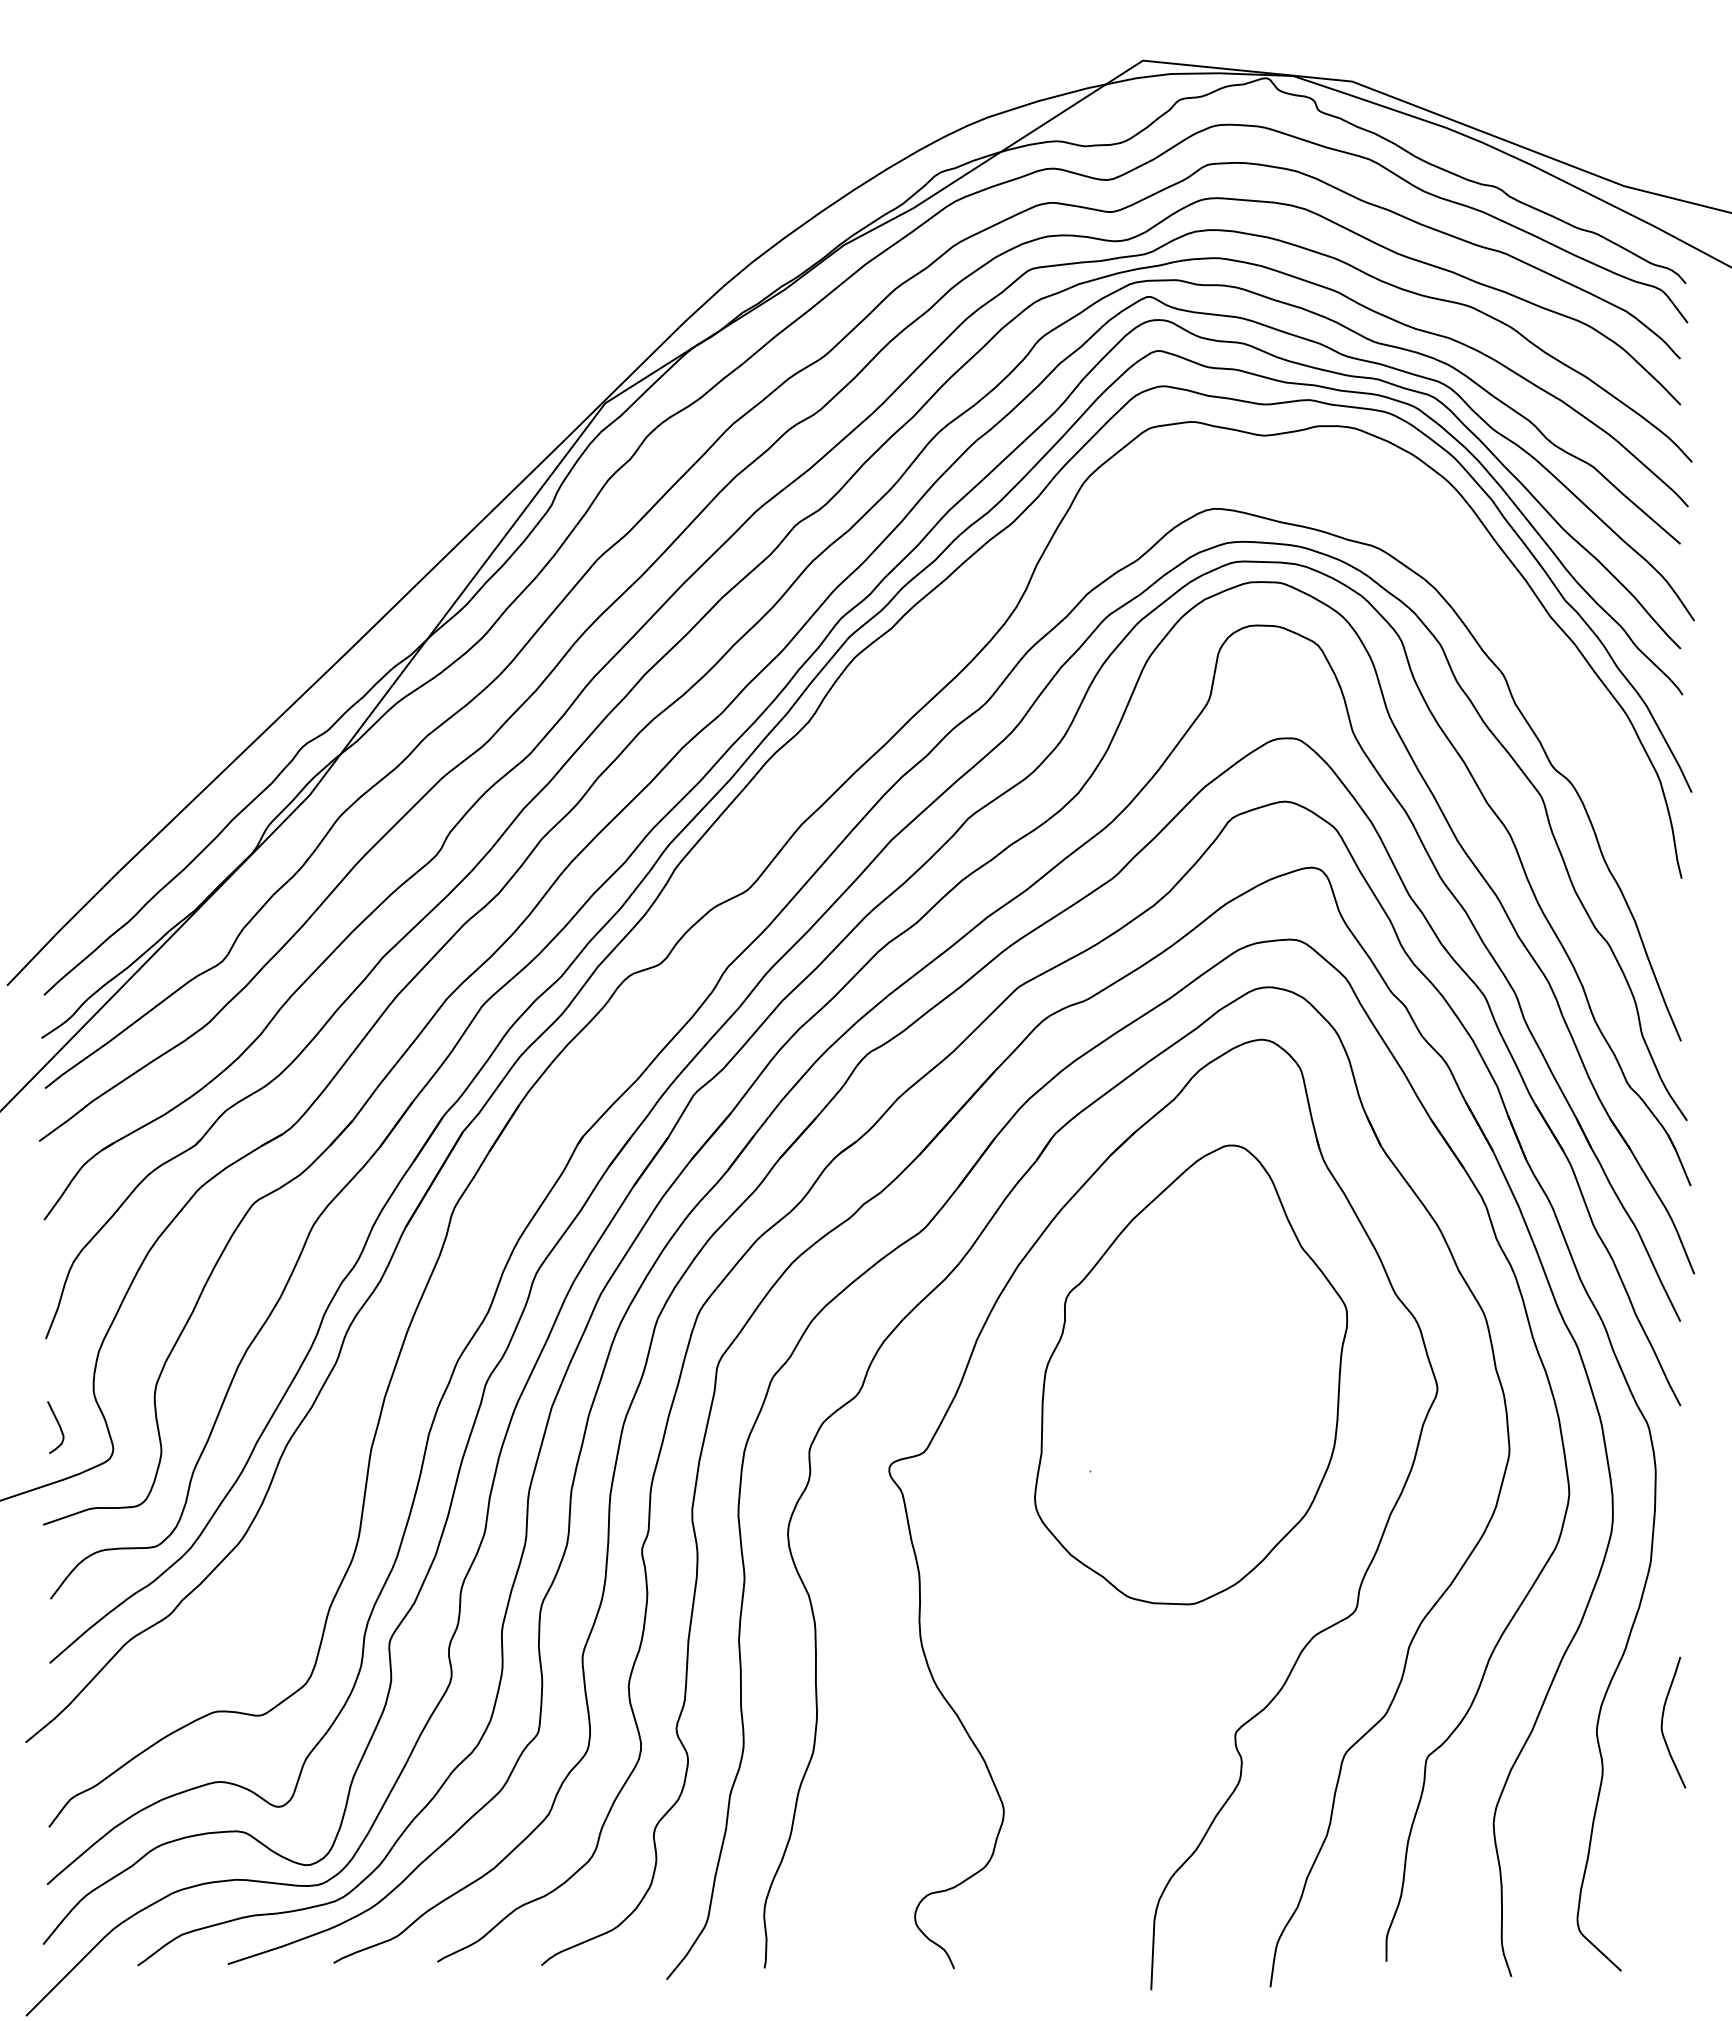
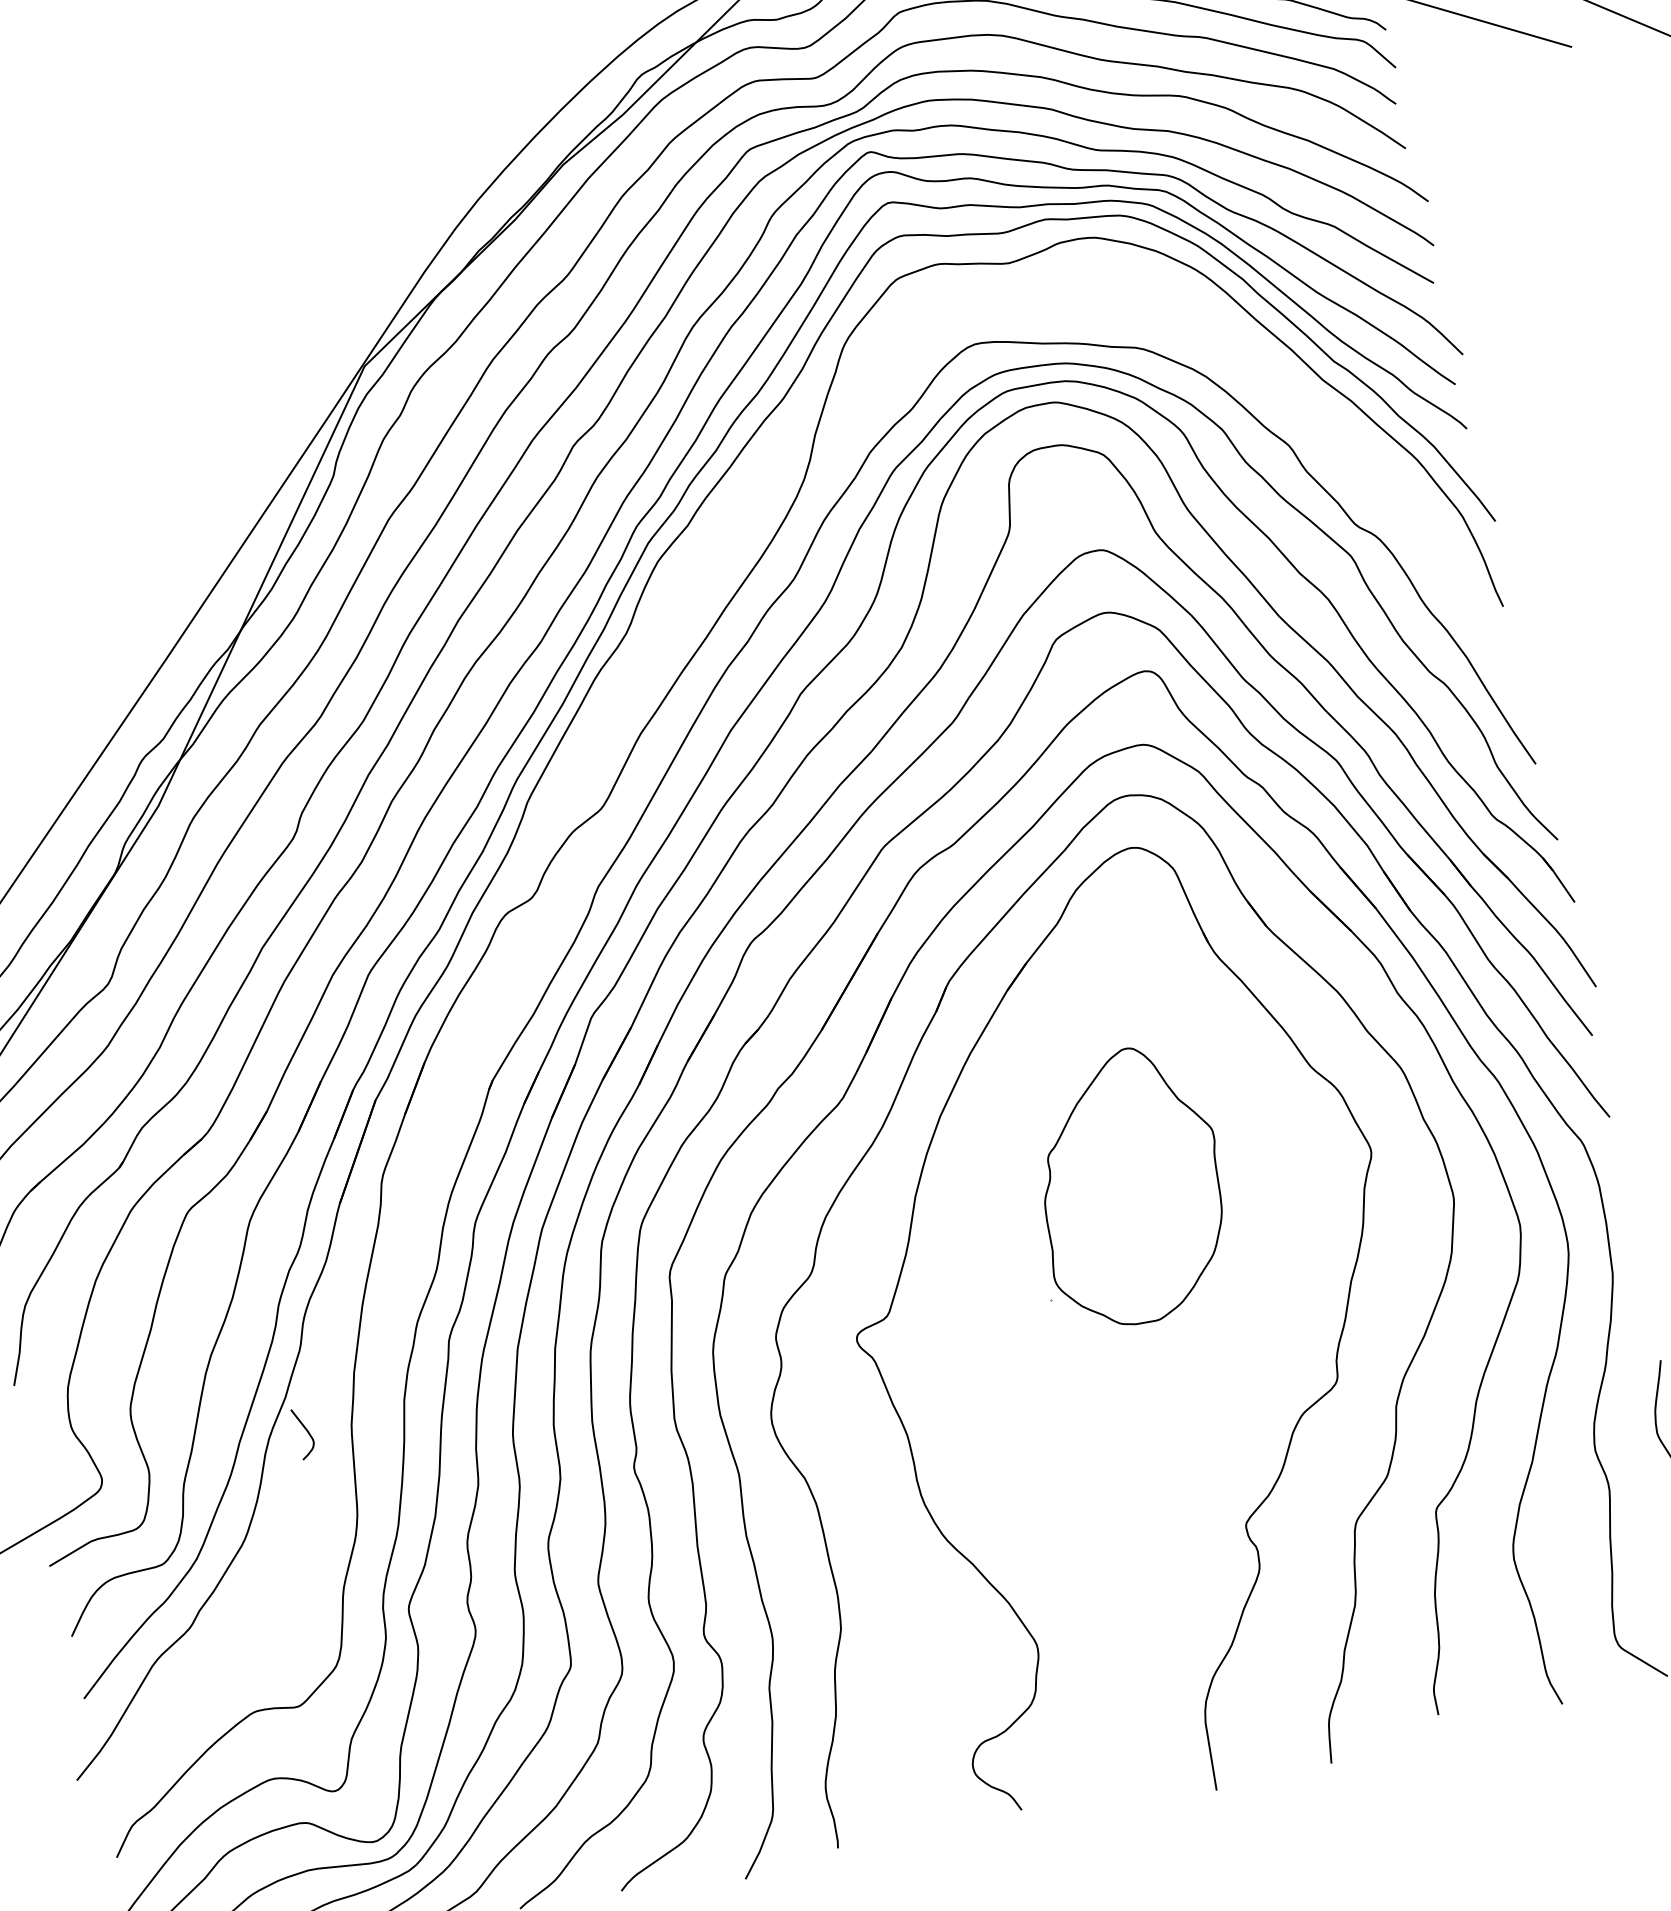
part: (1191, 1374) -> (1130, 1186), size x0.6
curve: (58, 1425) -> (306, 1430), moved

